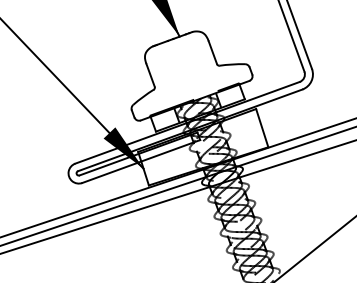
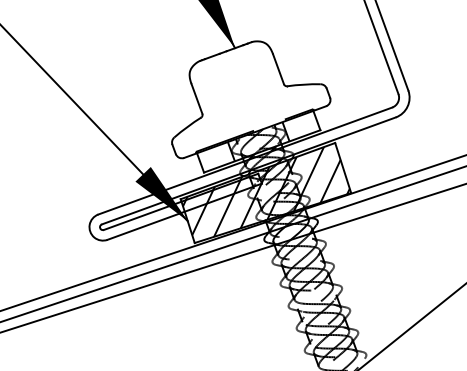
hatch: (203, 146) -> (266, 191), added

